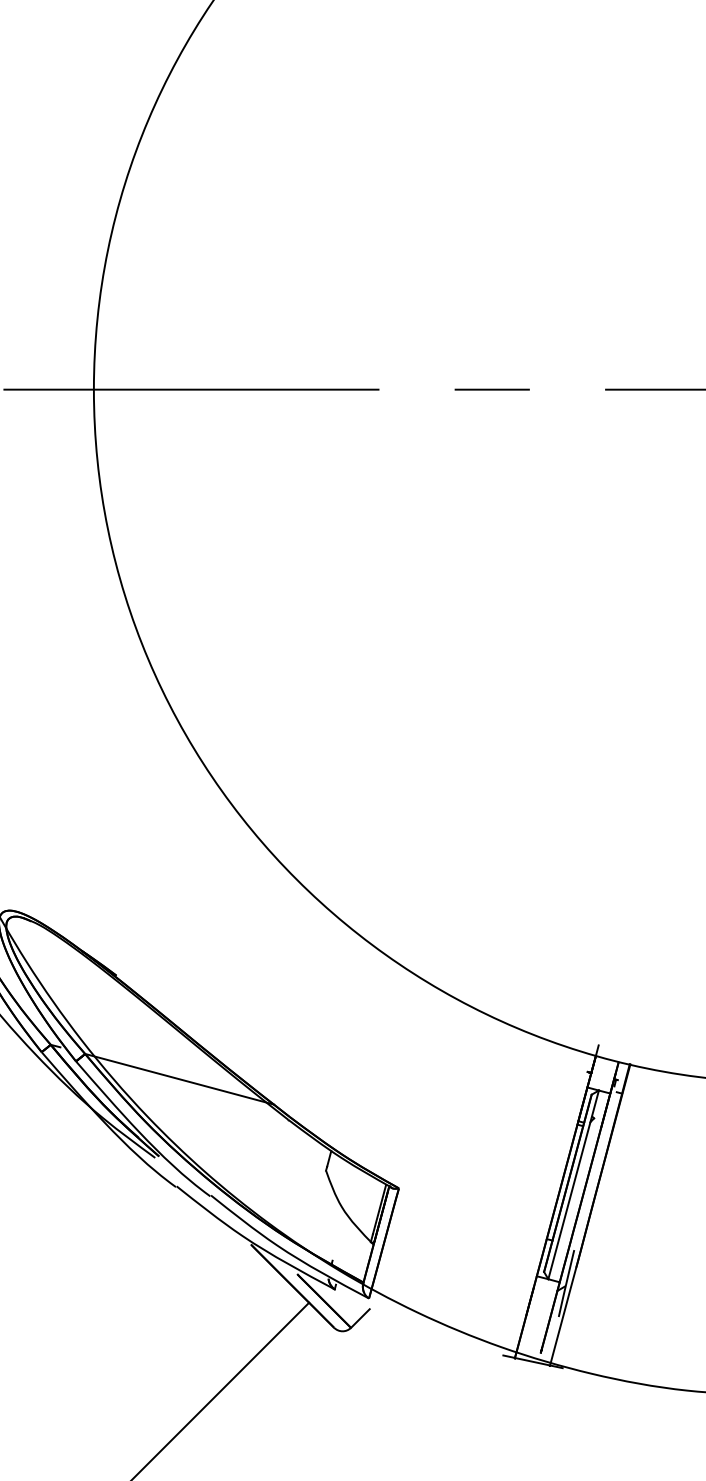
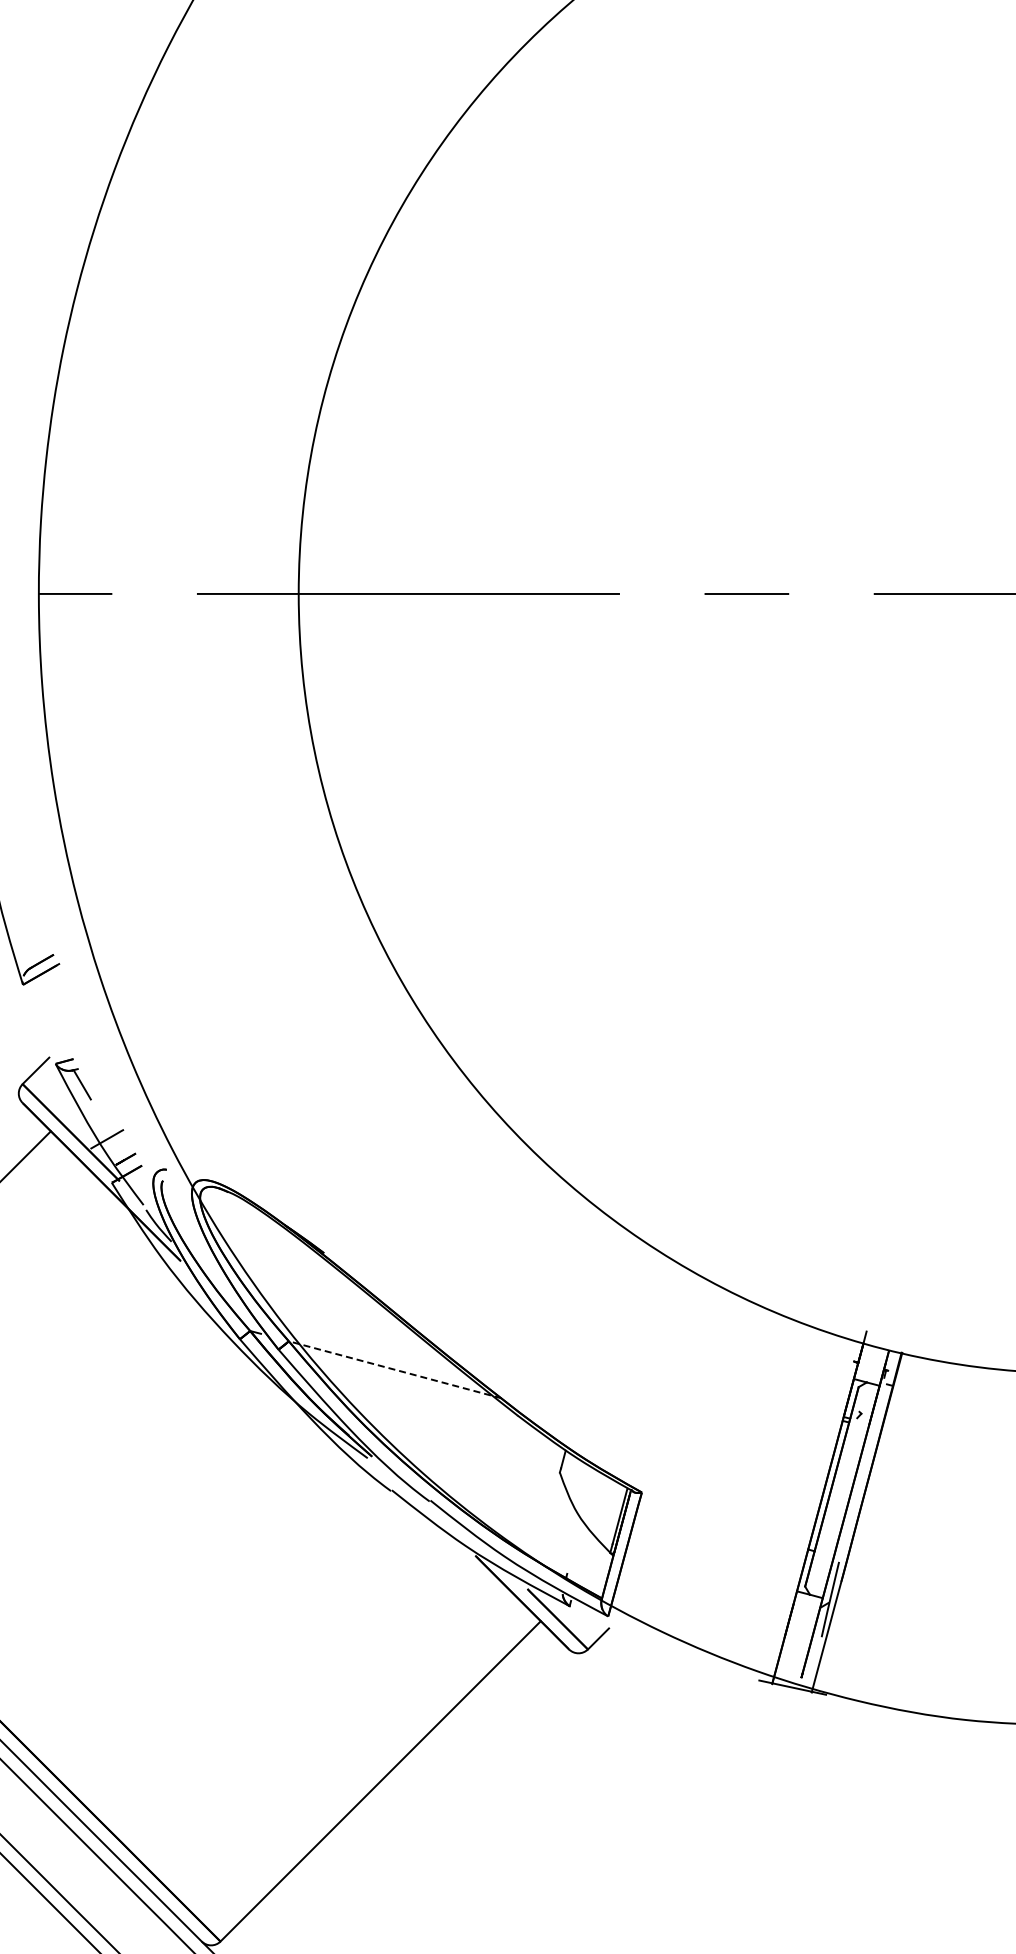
line: (179, 1079) -> (394, 1369), solid -> dashed
line: (572, 1184) -> (837, 1488), removed

